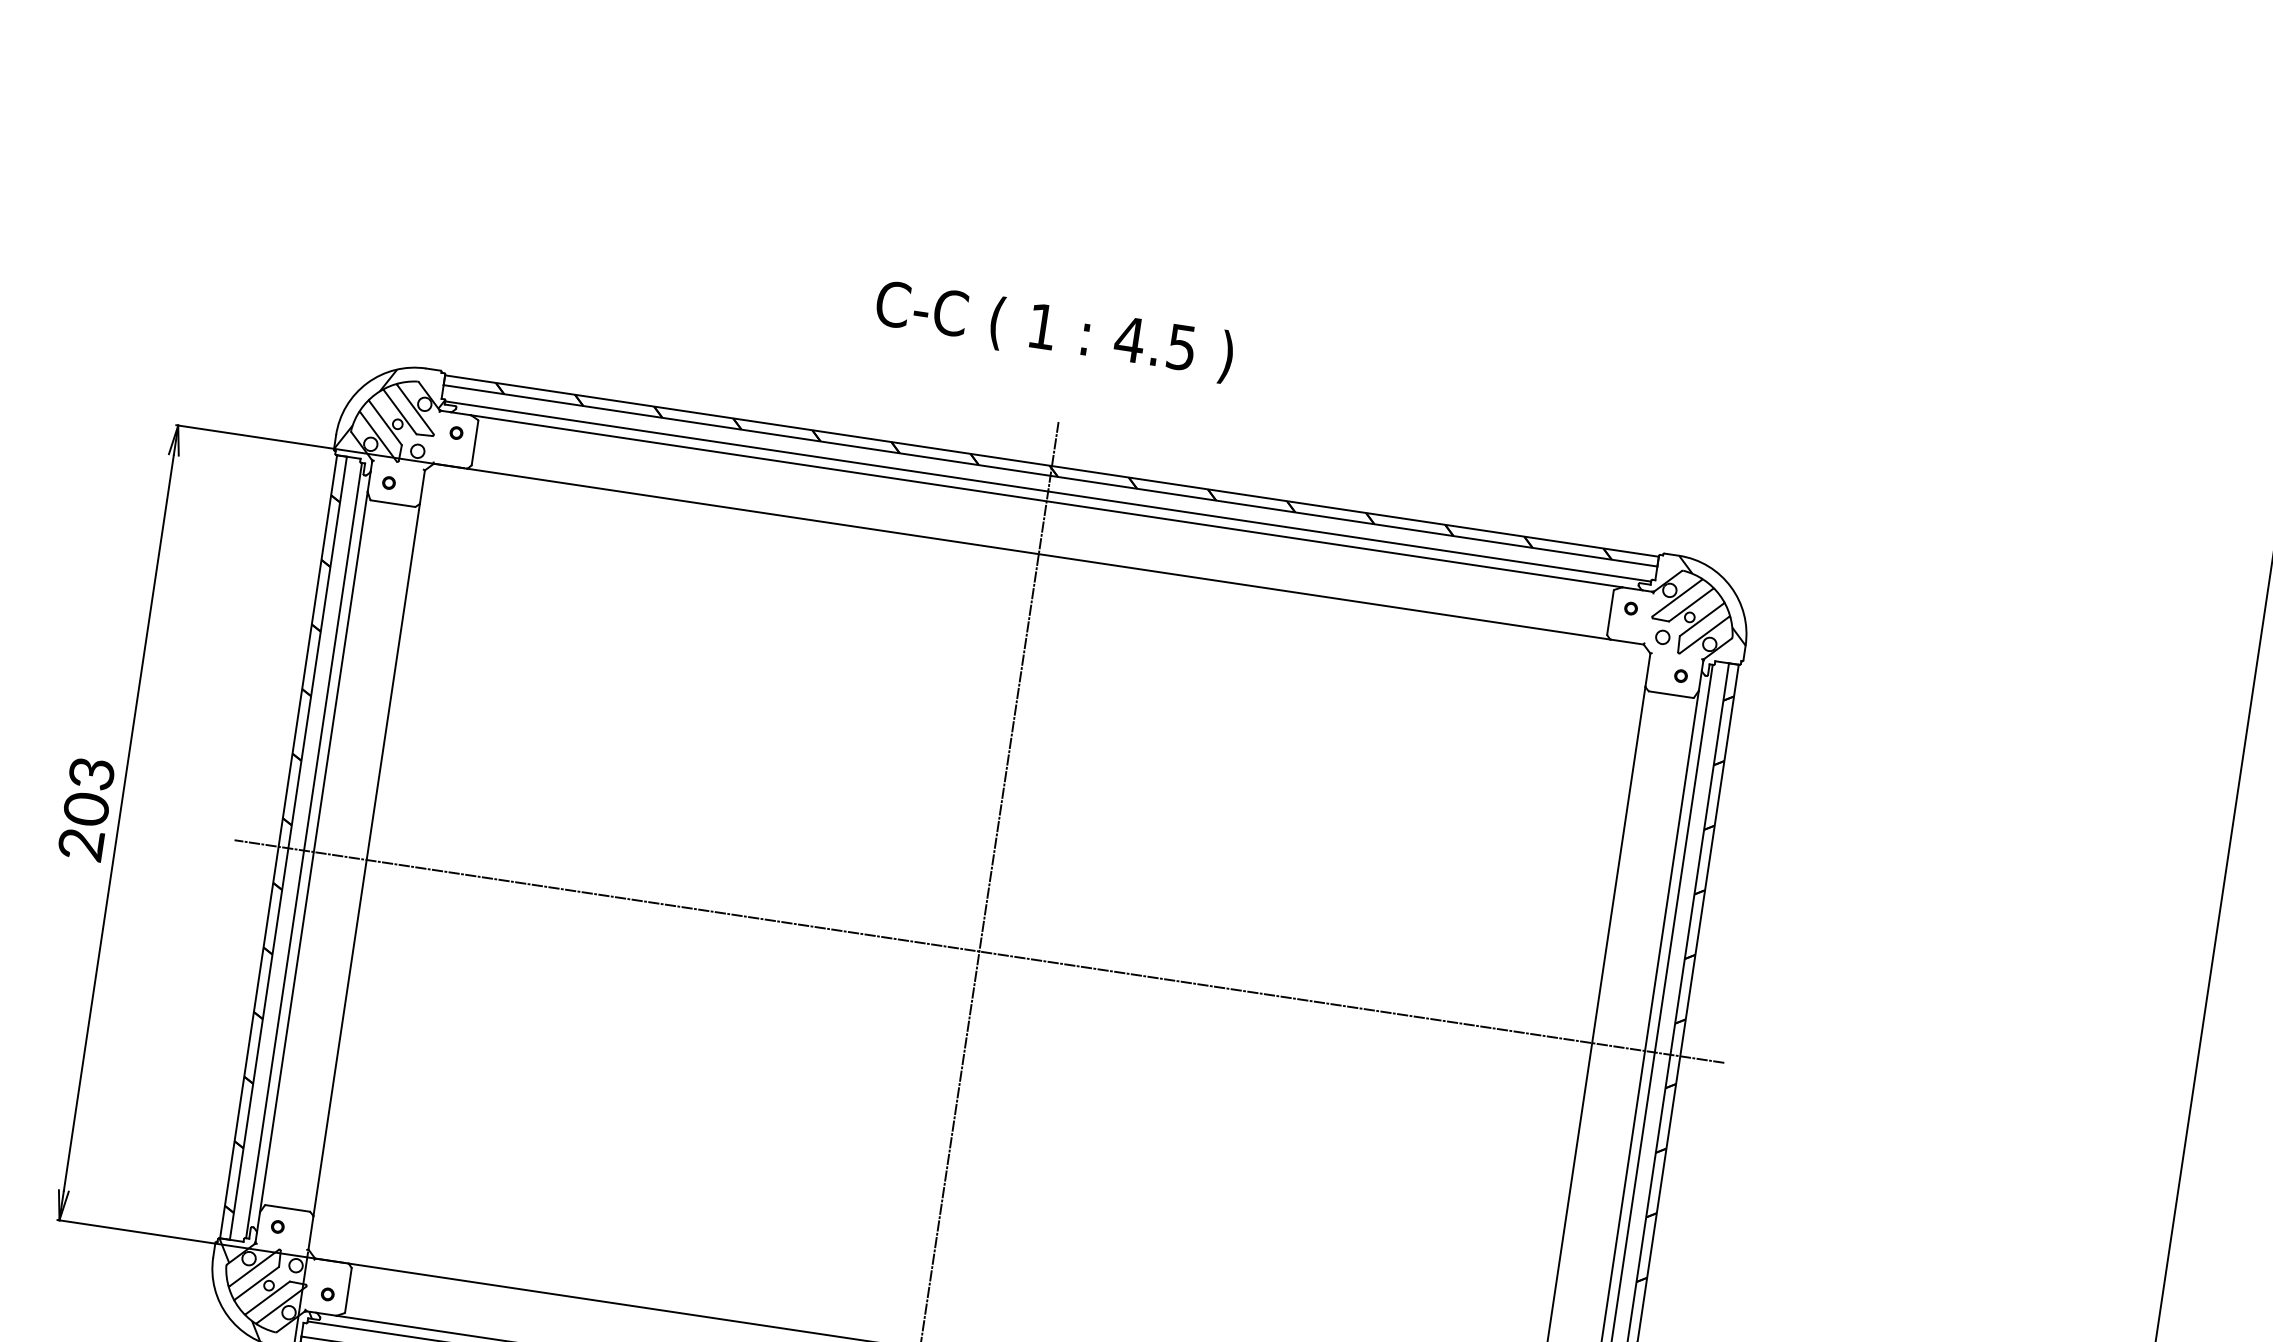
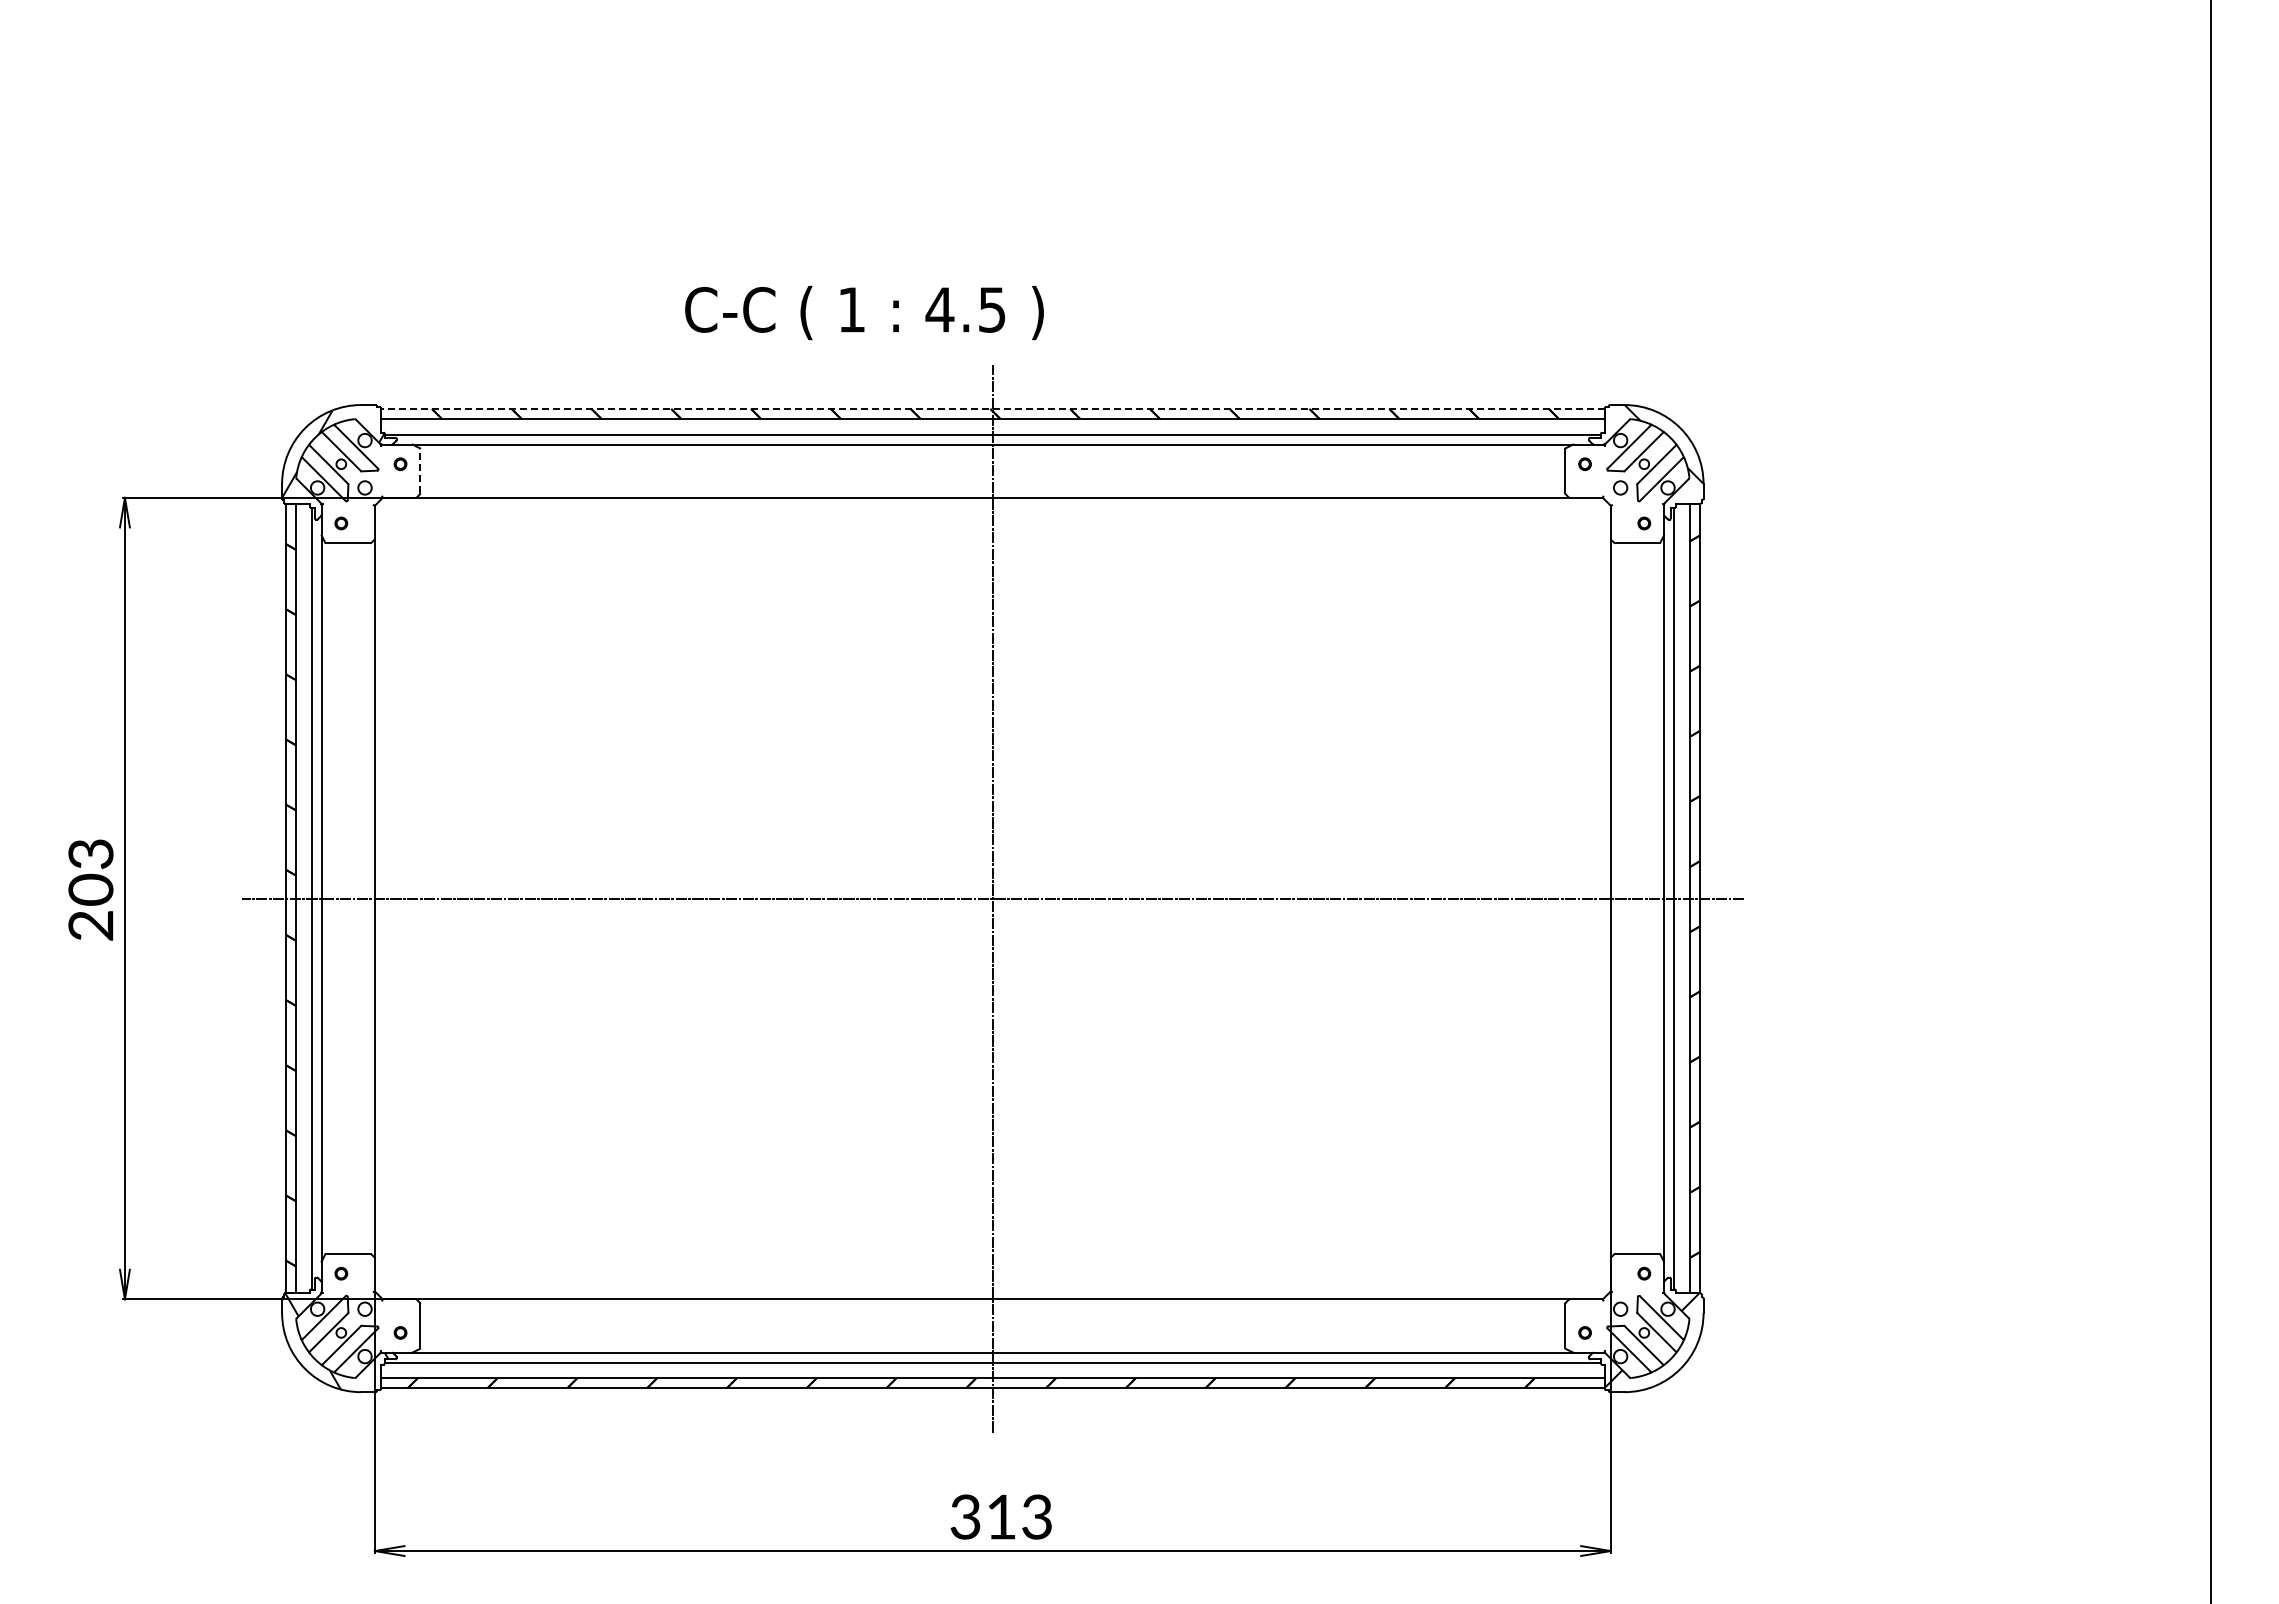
text: (1054, 332) -> (864, 313), moved
line: (475, 442) -> (420, 470), solid -> dashed
line: (1051, 465) -> (992, 408), solid -> dashed

